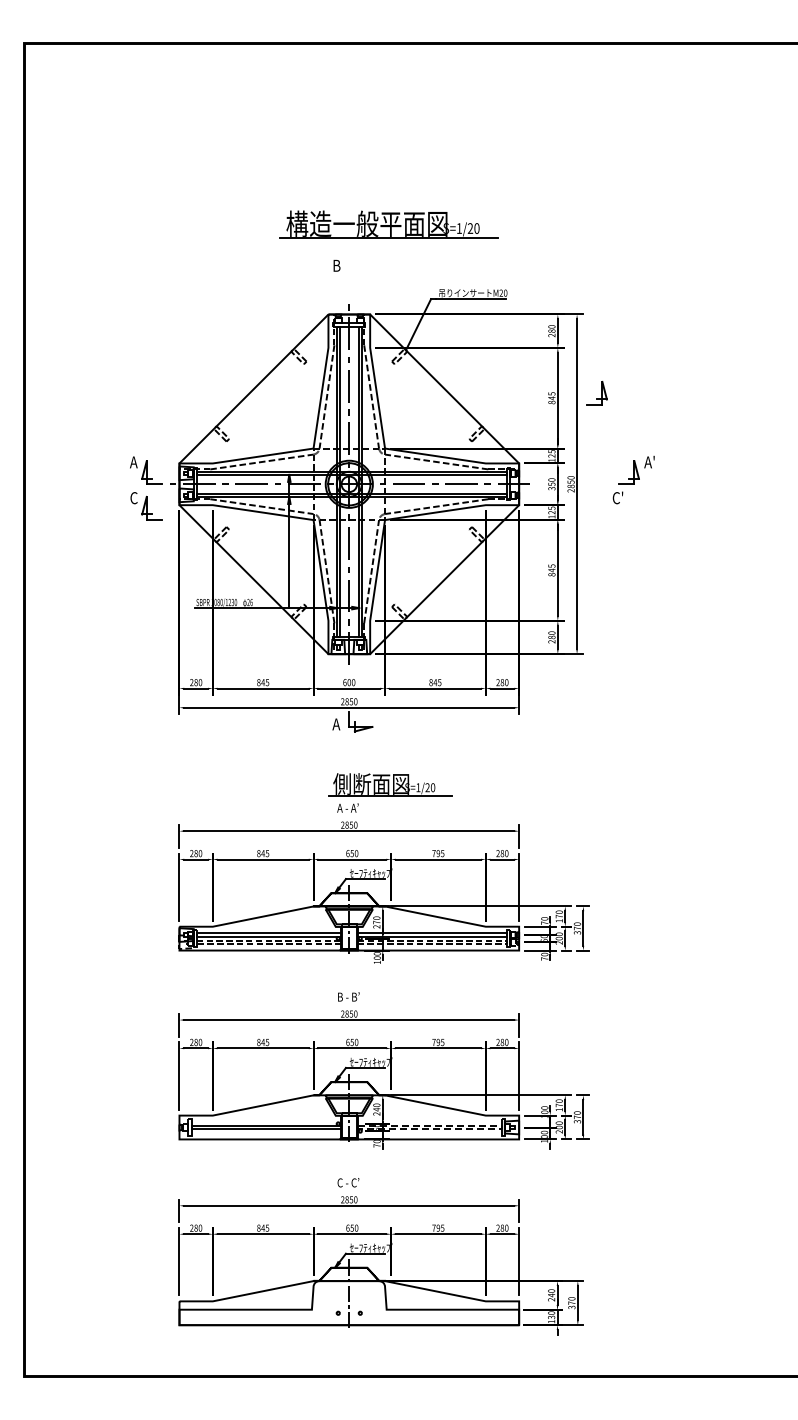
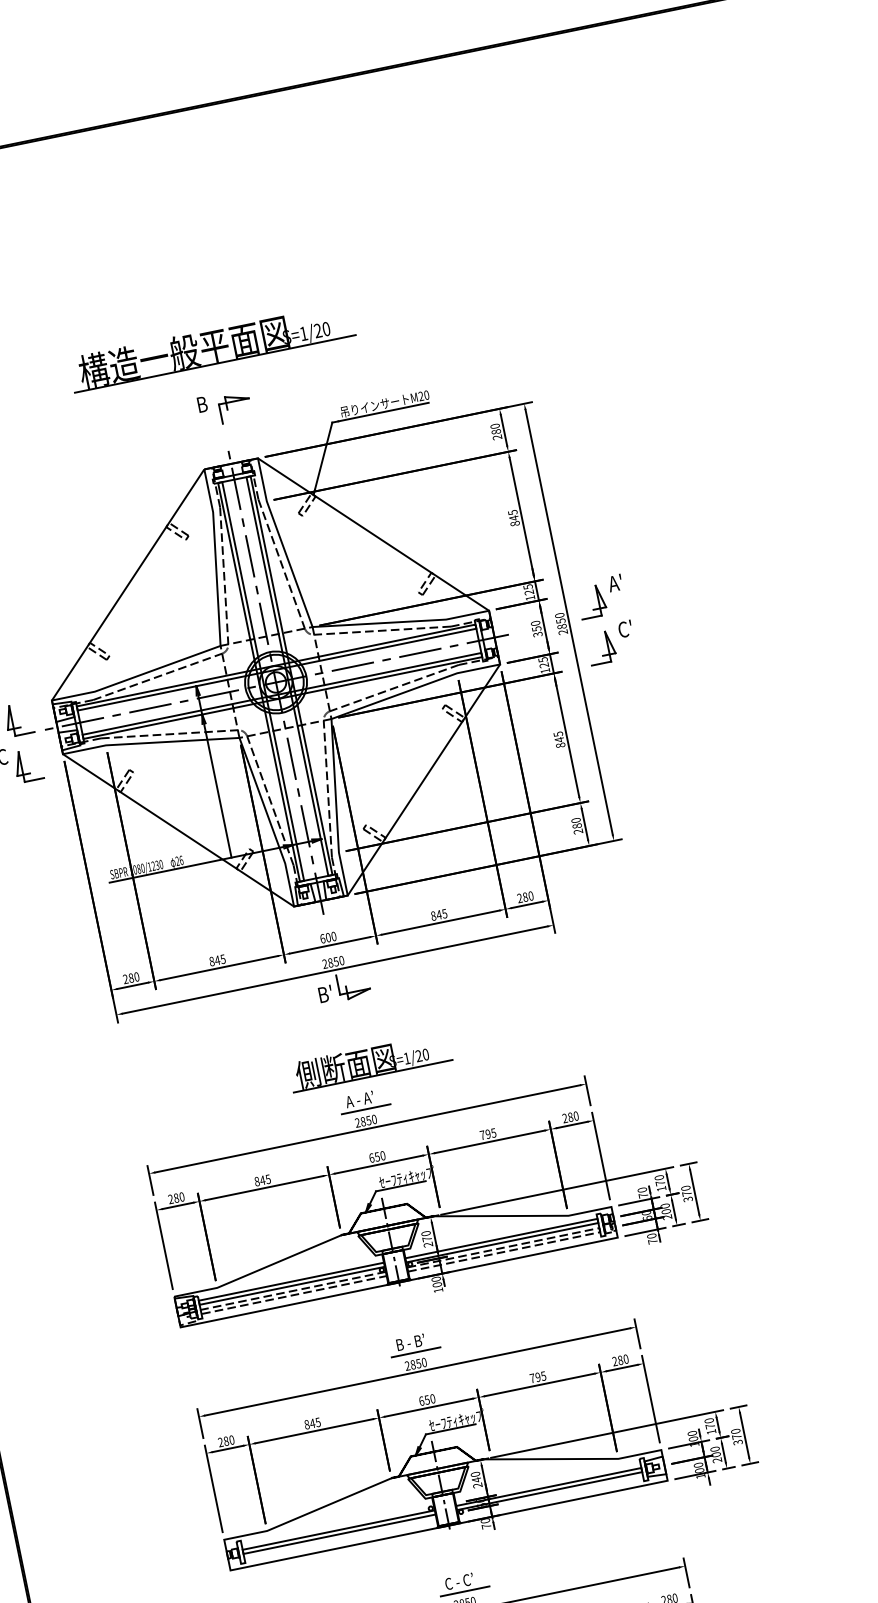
part: (388, 224) -> (211, 347), moved
part: (360, 272) -> (234, 406), added
part: (596, 393) -> (600, 648), moved
part: (636, 469) -> (600, 595), moved
text: (337, 724) -> (324, 994), A -> B'
part: (390, 784) -> (370, 1061), moved
line: (351, 816) -> (366, 1109), added
line: (351, 1005) -> (416, 1352), added
line: (501, 1127) -> (641, 1470), dashed -> solid
line: (351, 1190) -> (465, 1590), added

